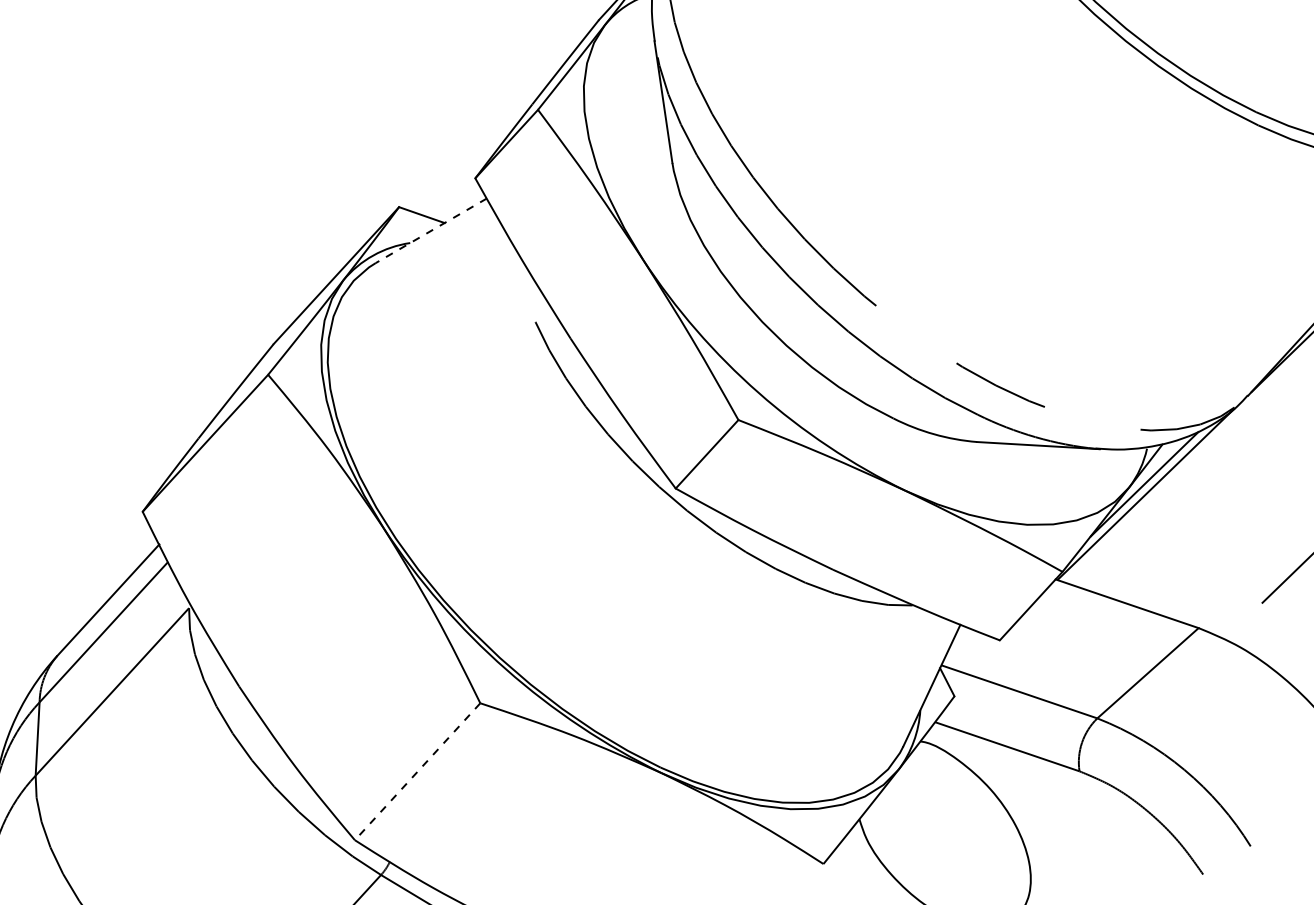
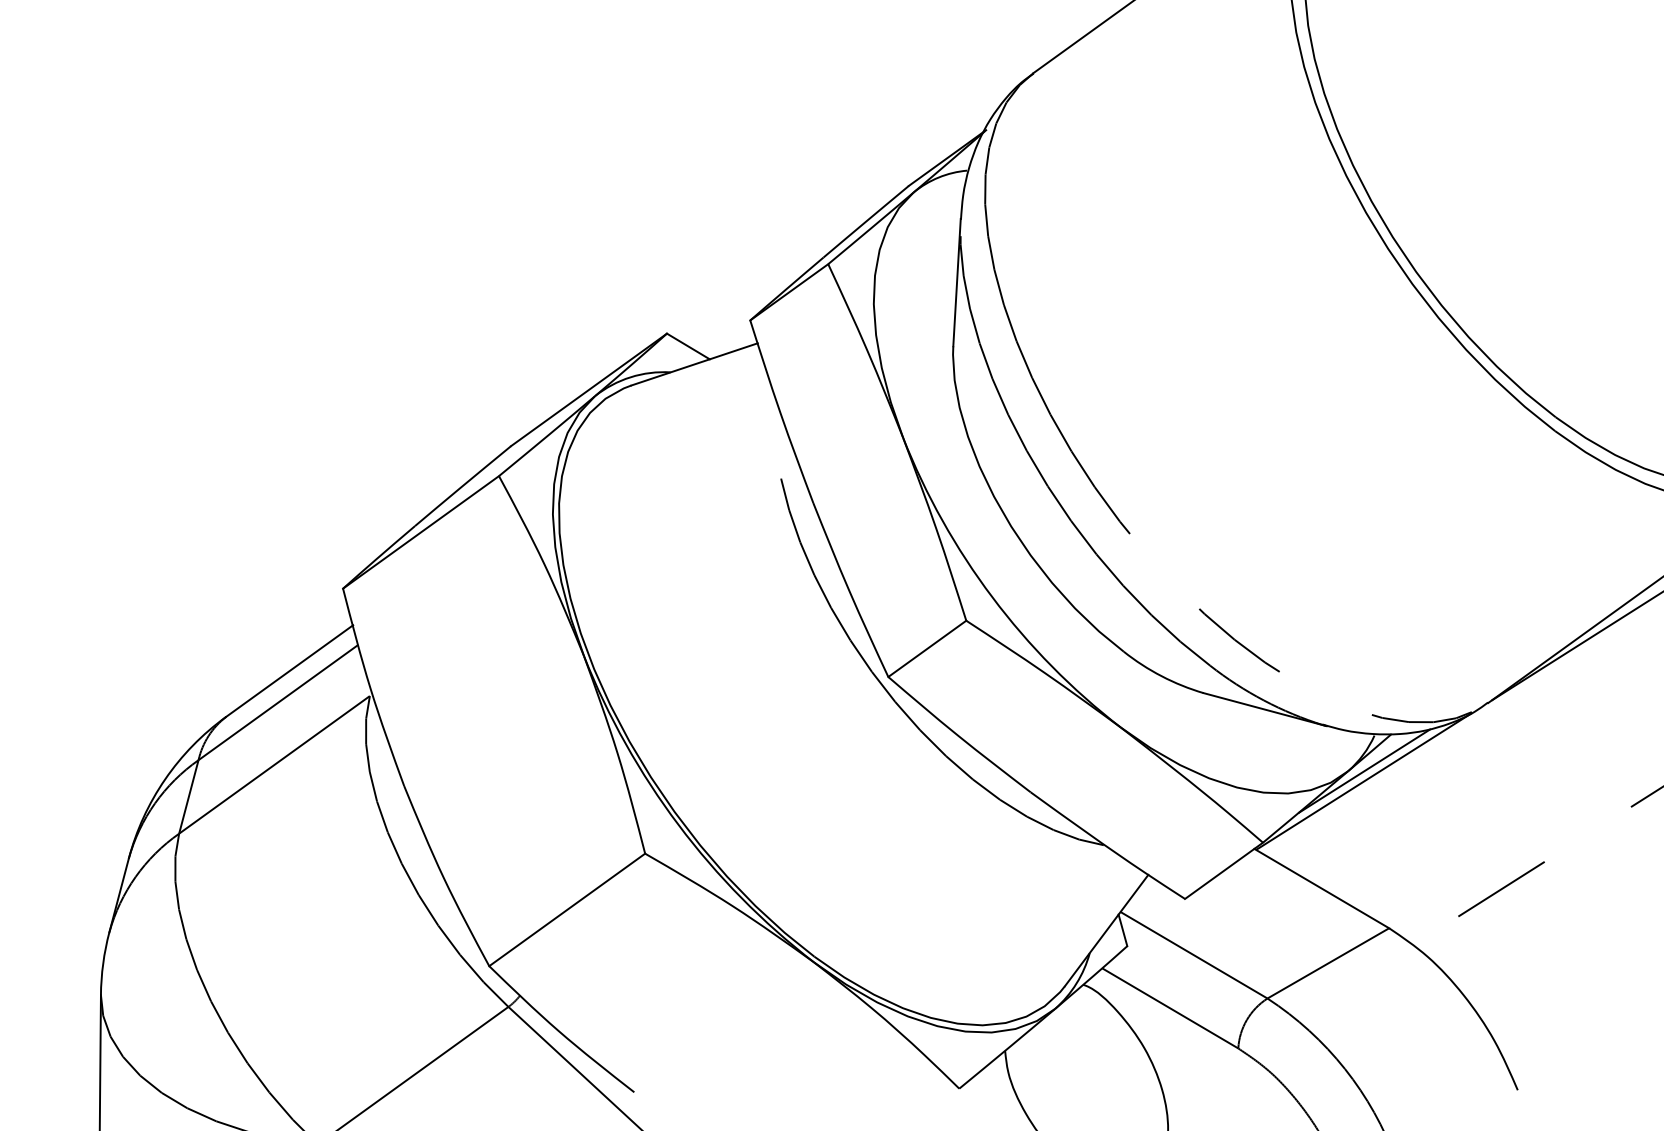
line: (431, 230) -> (694, 364), dashed -> solid
line: (417, 772) -> (566, 910), dashed -> solid

